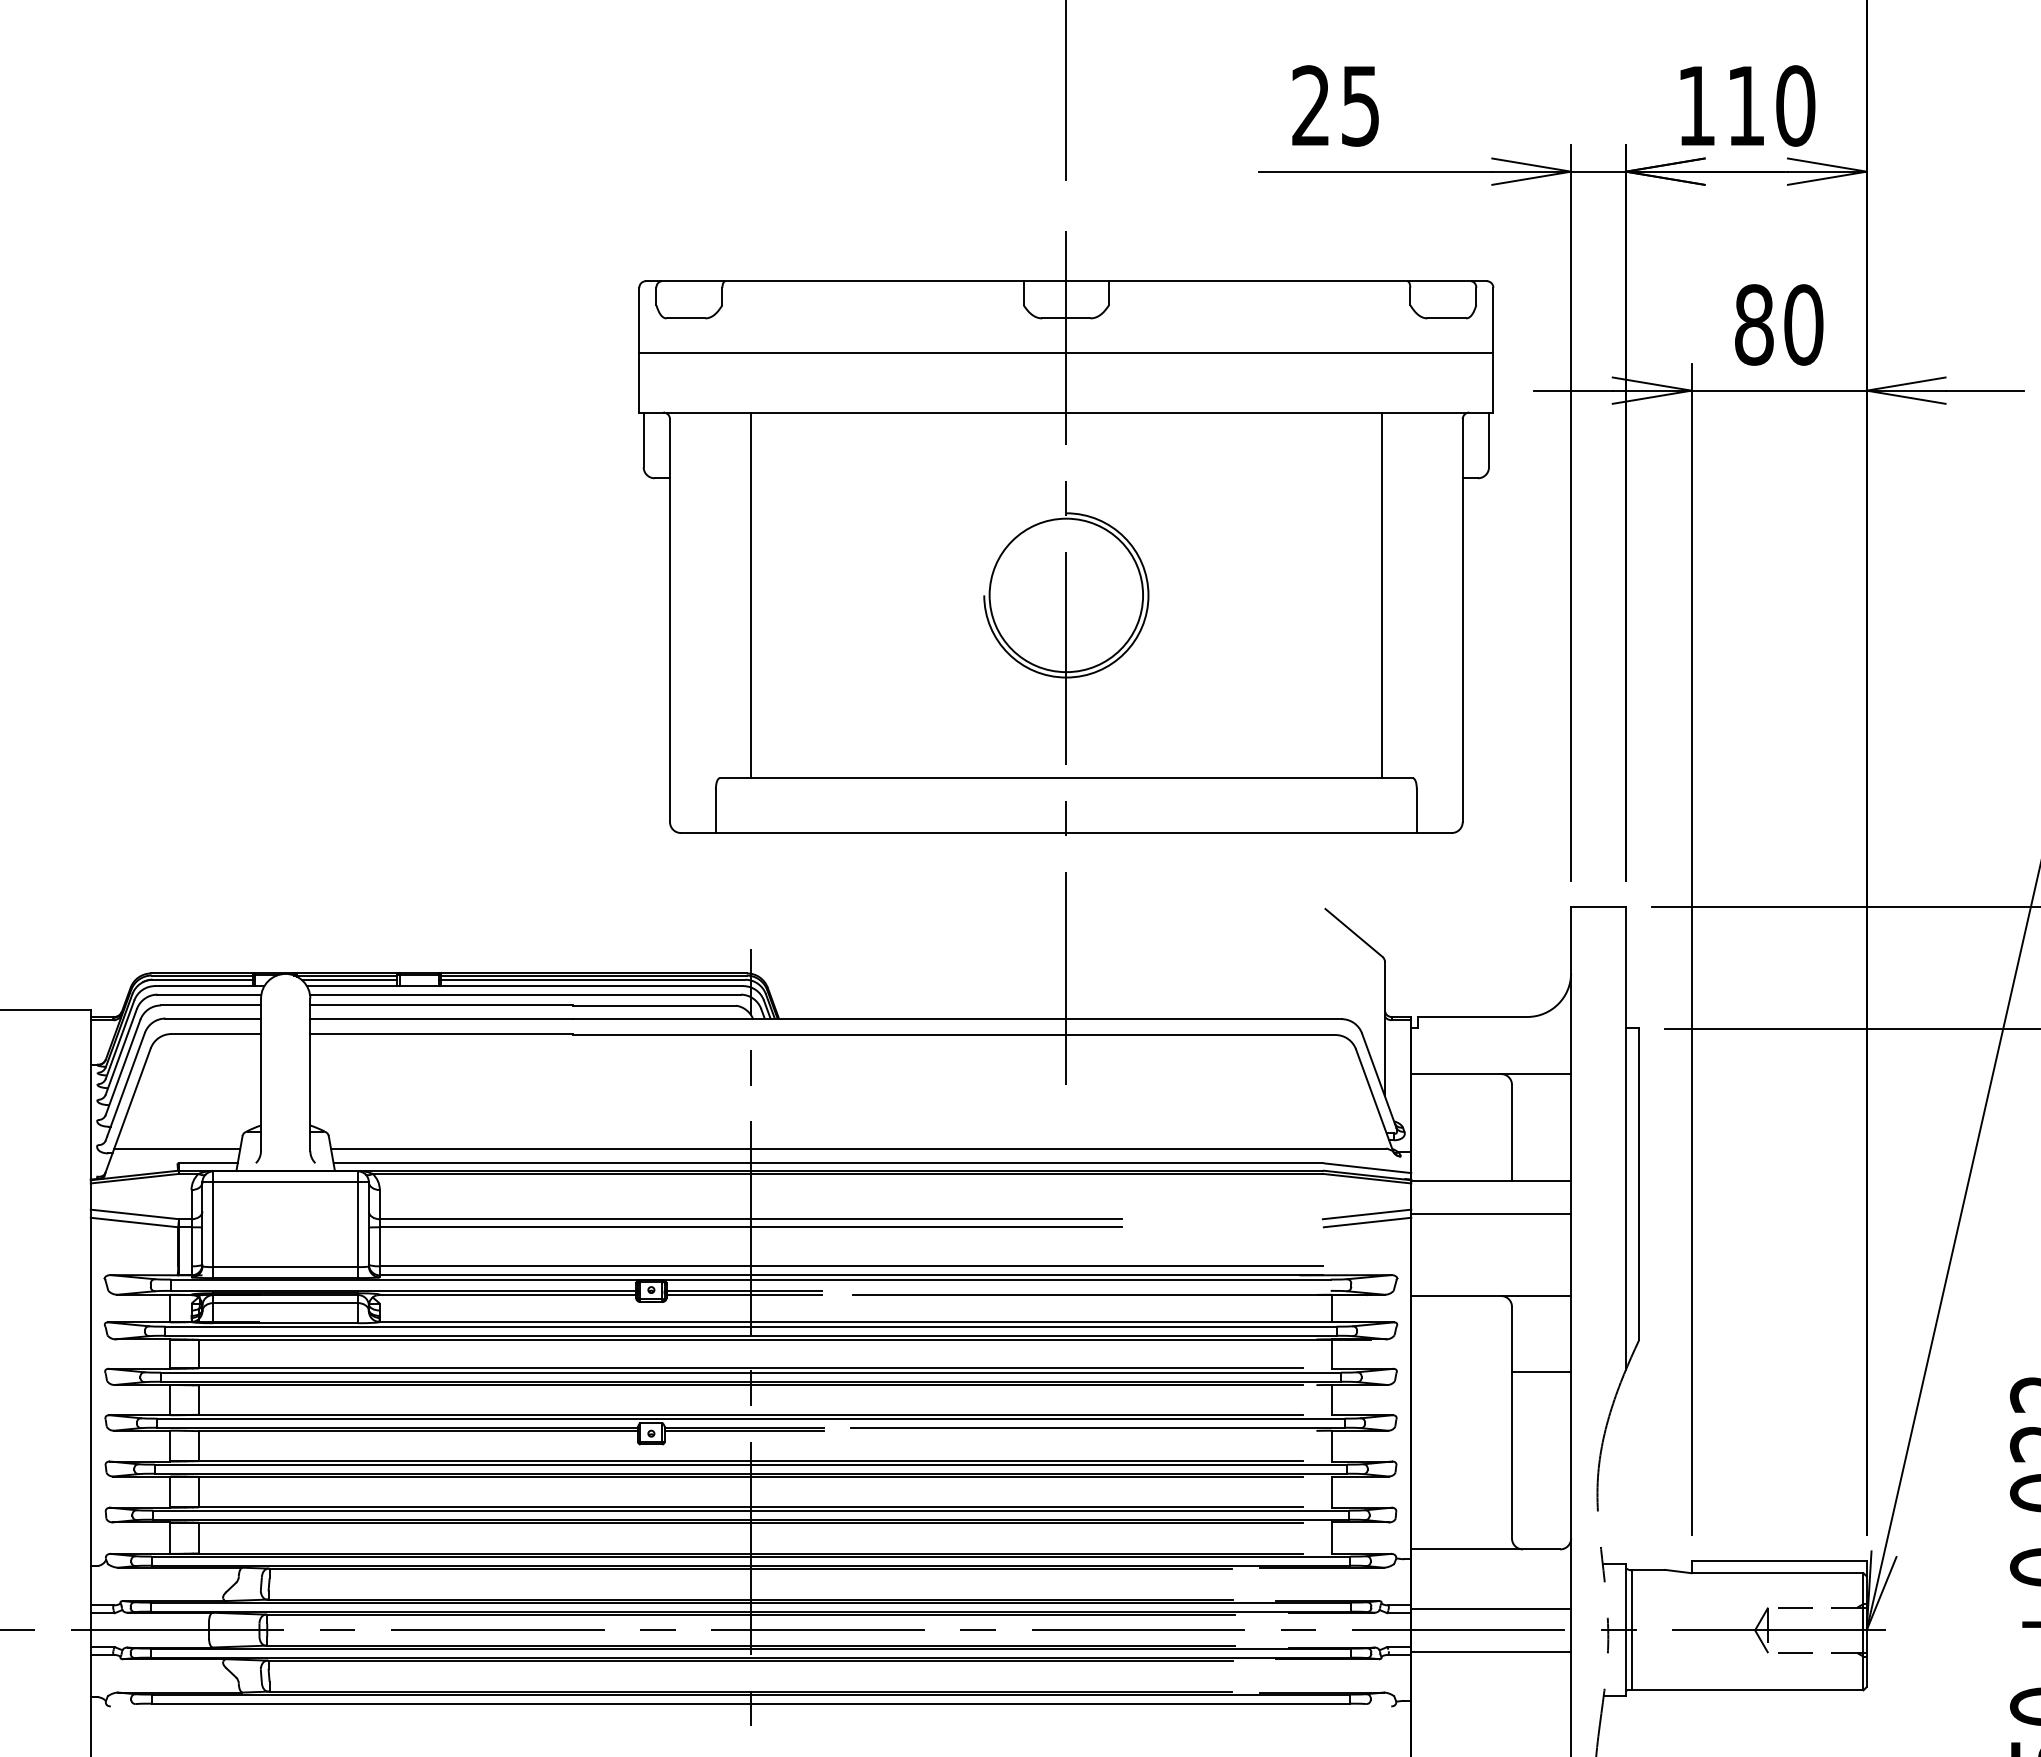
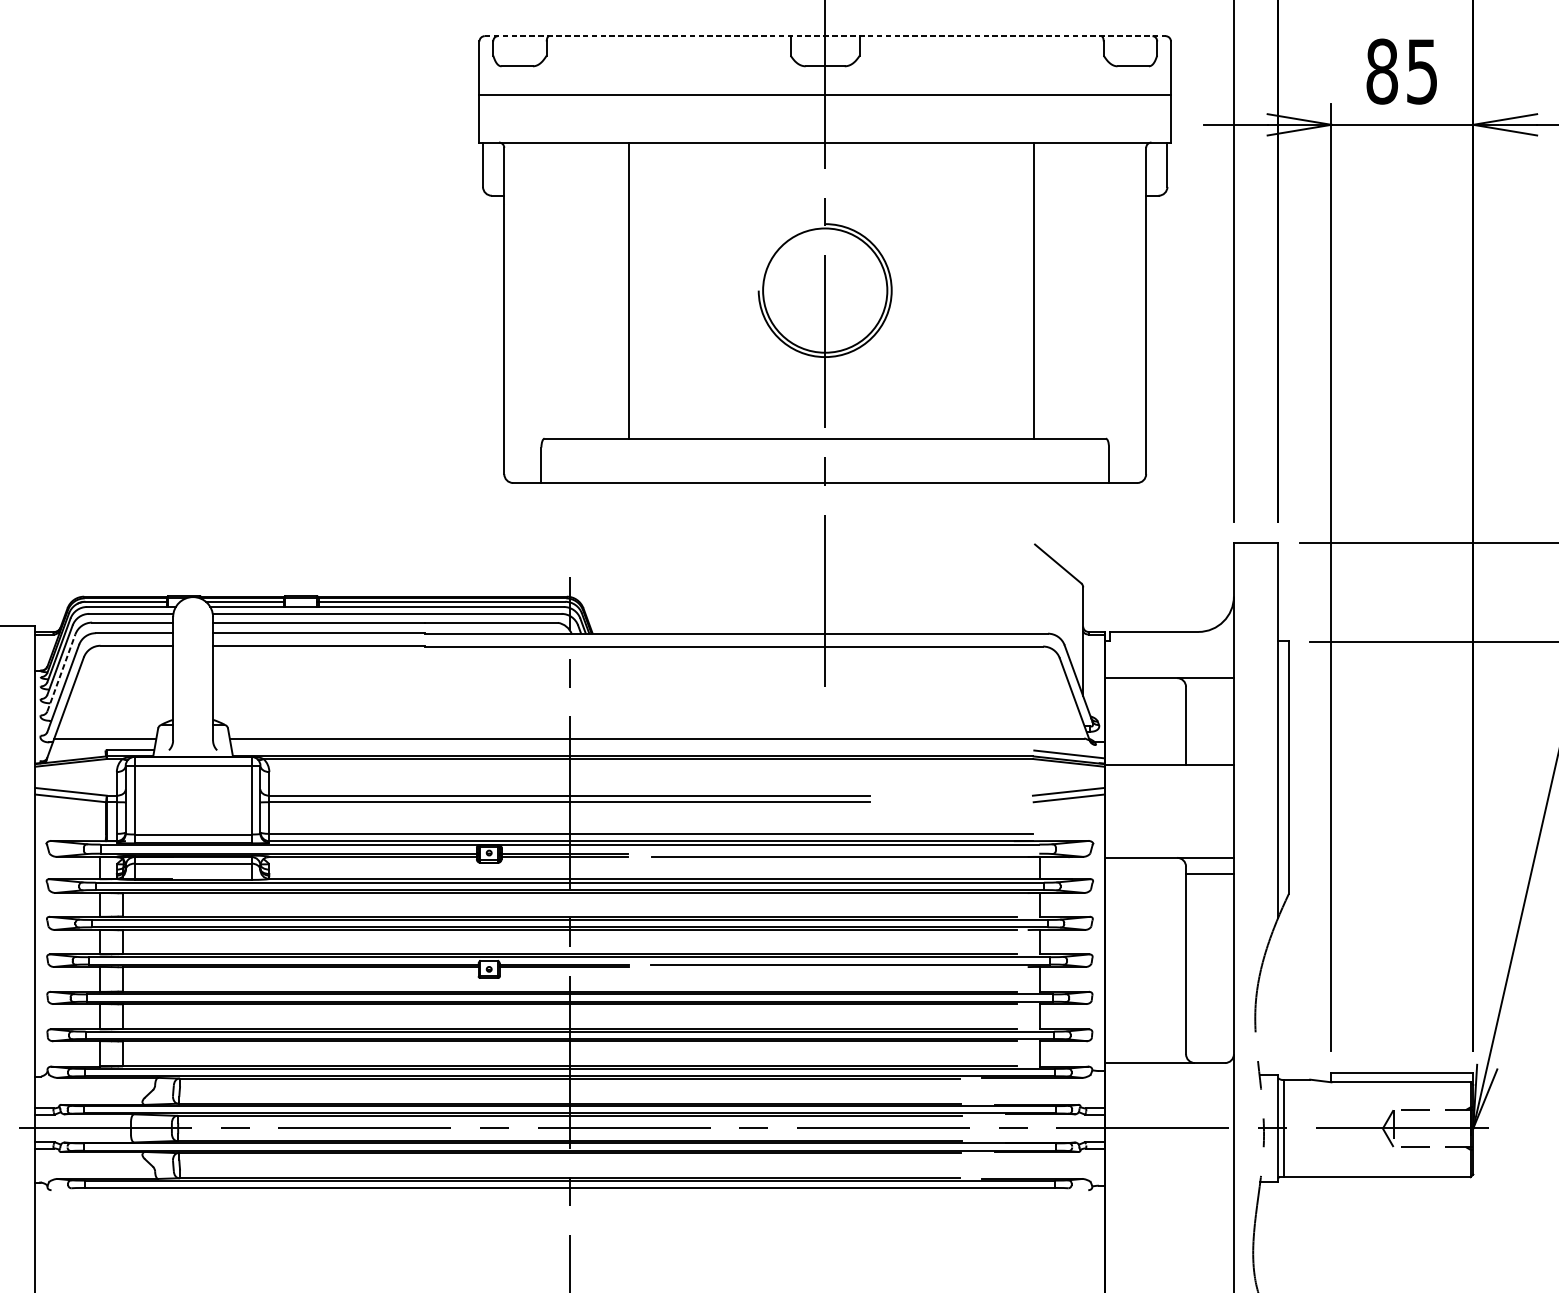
line: (1066, 281) -> (825, 36), solid -> dashed
text: (1803, 324) -> (1422, 71), 80 -> 85
line: (751, 595) -> (629, 290), moved
line: (1381, 595) -> (1033, 290), moved
line: (123, 1067) -> (61, 672), solid -> dashed
line: (827, 1163) -> (631, 750), removed
line: (1491, 1213) -> (1169, 791), removed
line: (1541, 1371) -> (1209, 873), moved
line: (1491, 1608) -> (1169, 1110), removed
line: (1491, 1651) -> (1169, 1145), removed

